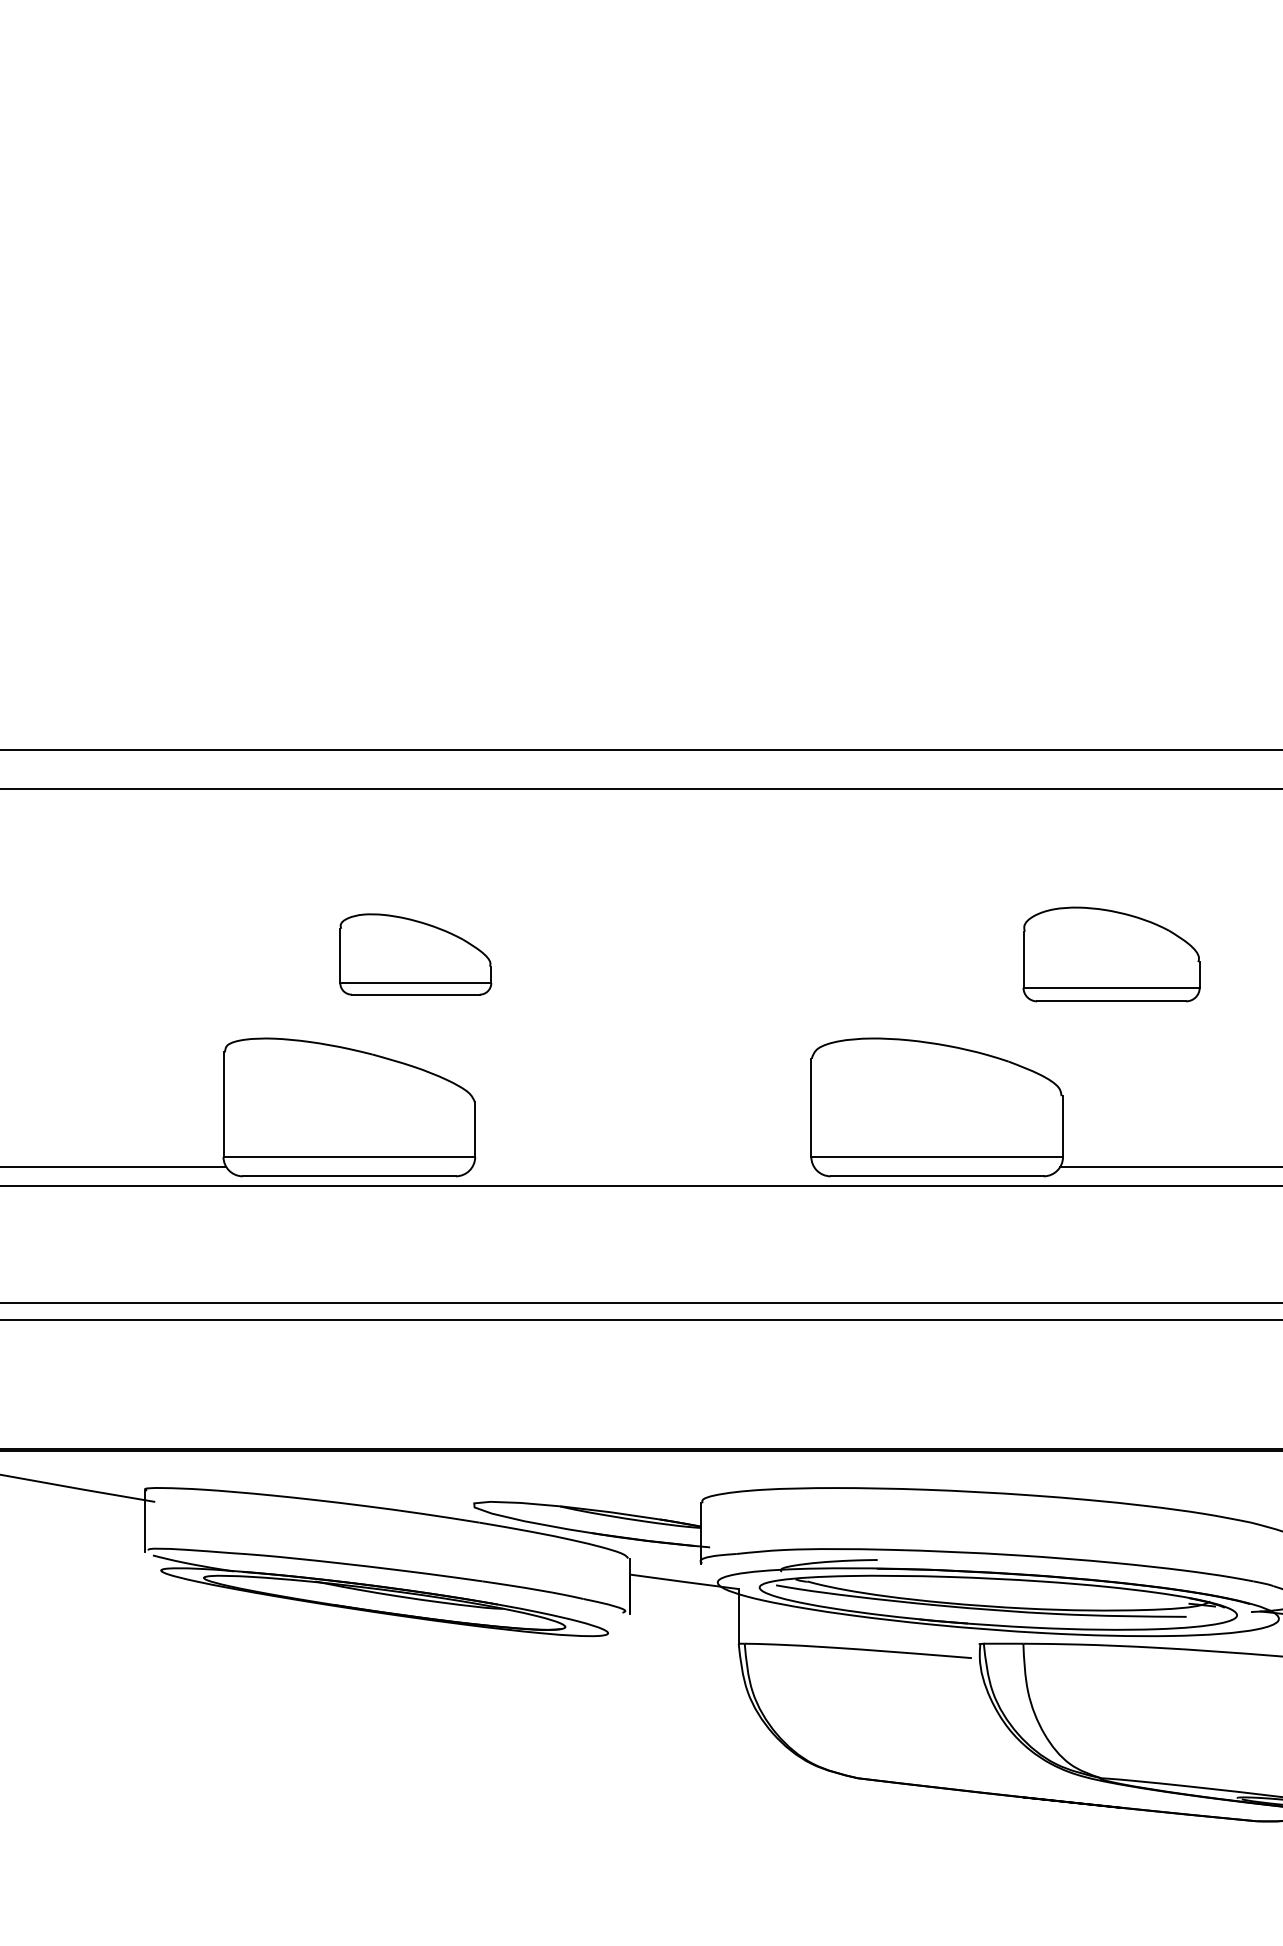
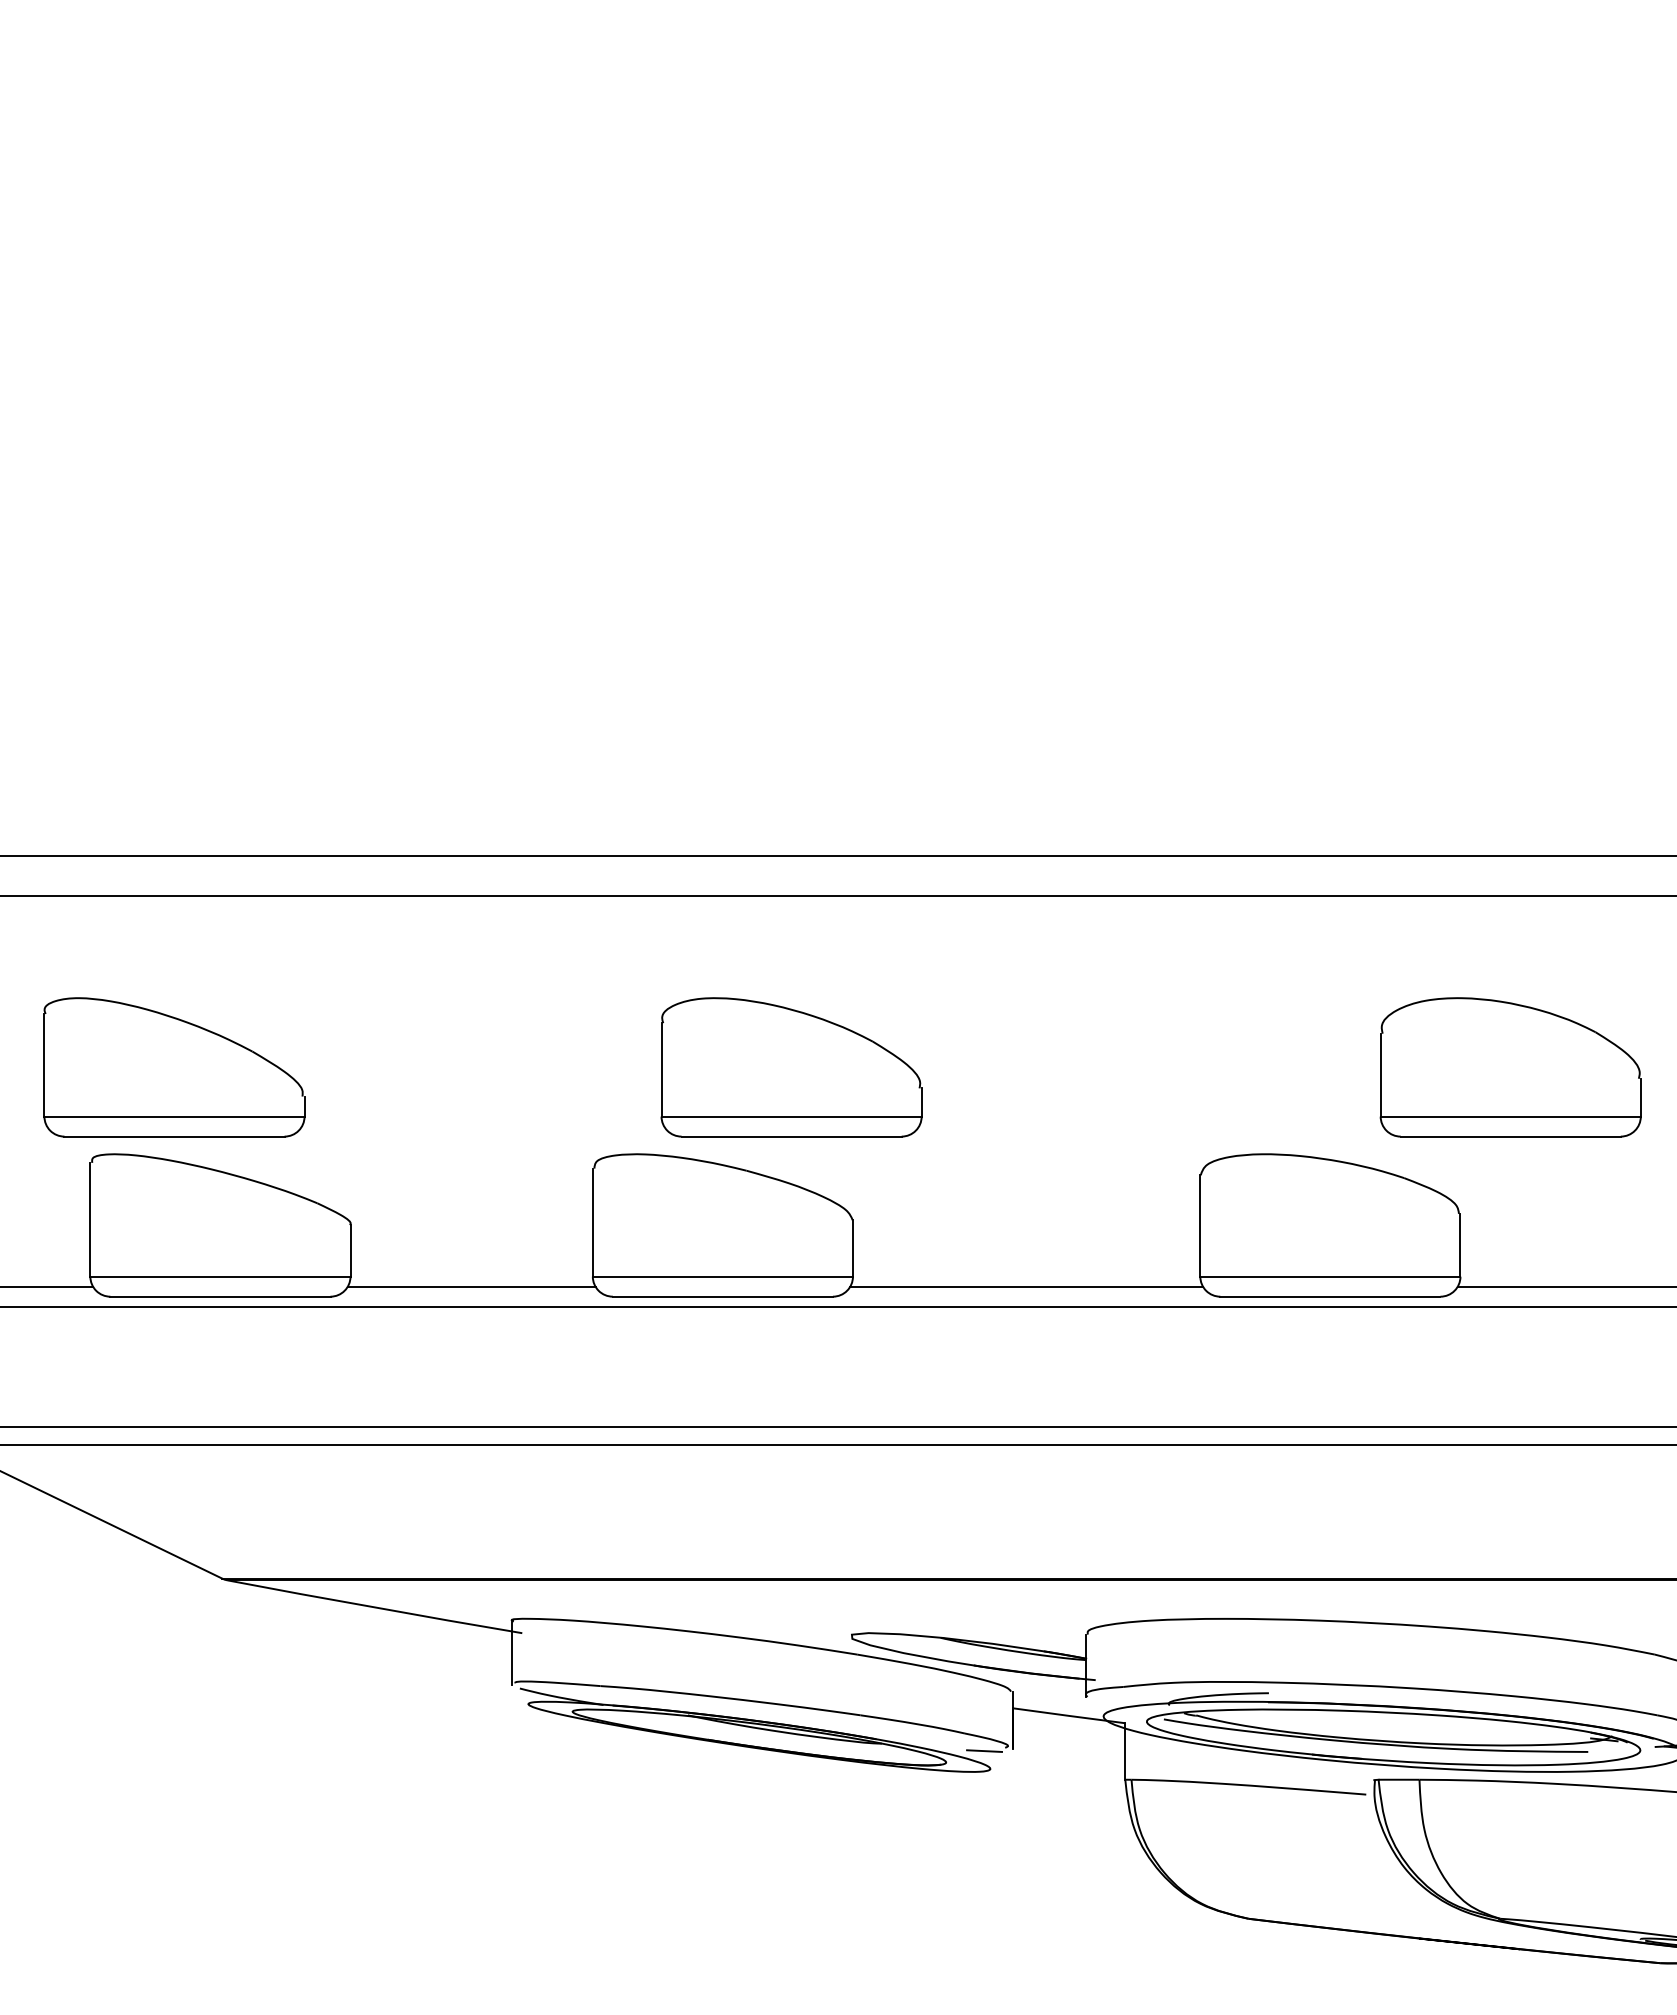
part: (415, 954) -> (791, 1067), size x1.67
part: (1111, 954) -> (1510, 1067), size x1.43
line: (643, 1166) -> (1026, 1286), added
line: (602, 1615) -> (984, 1750), added

